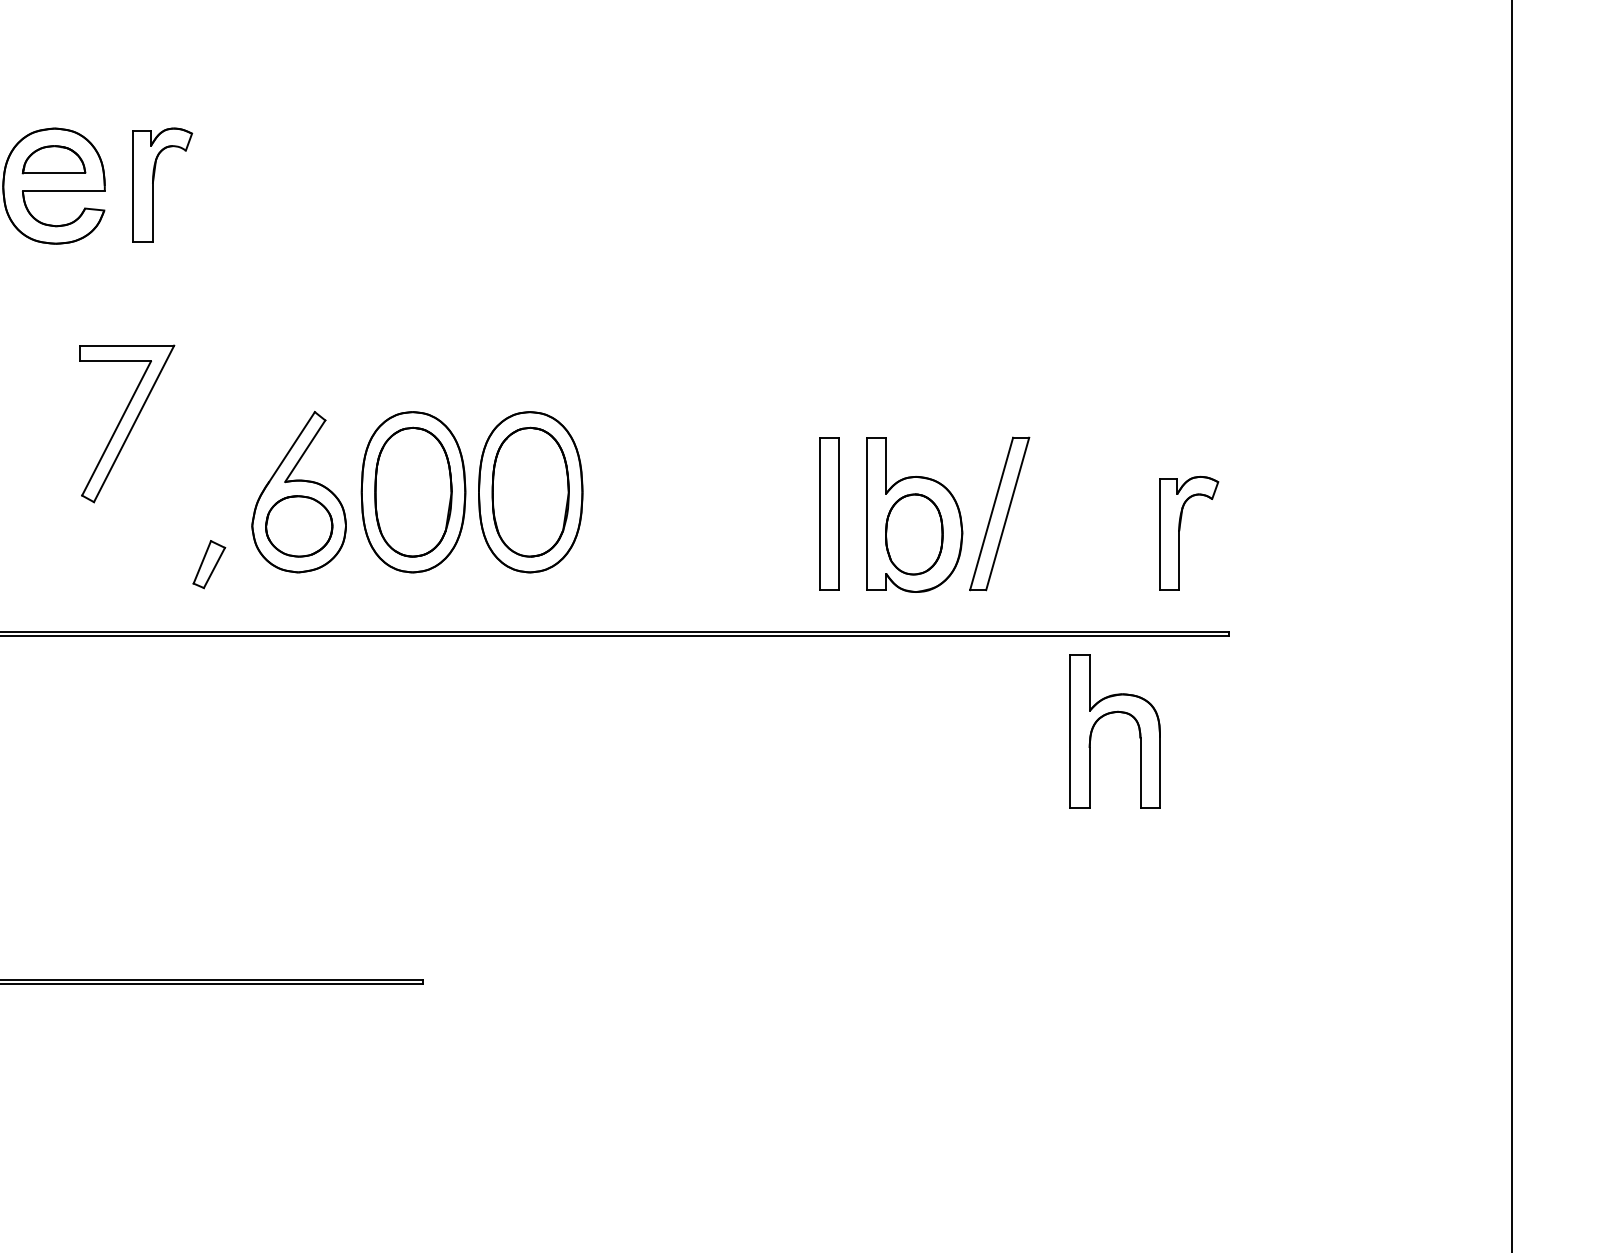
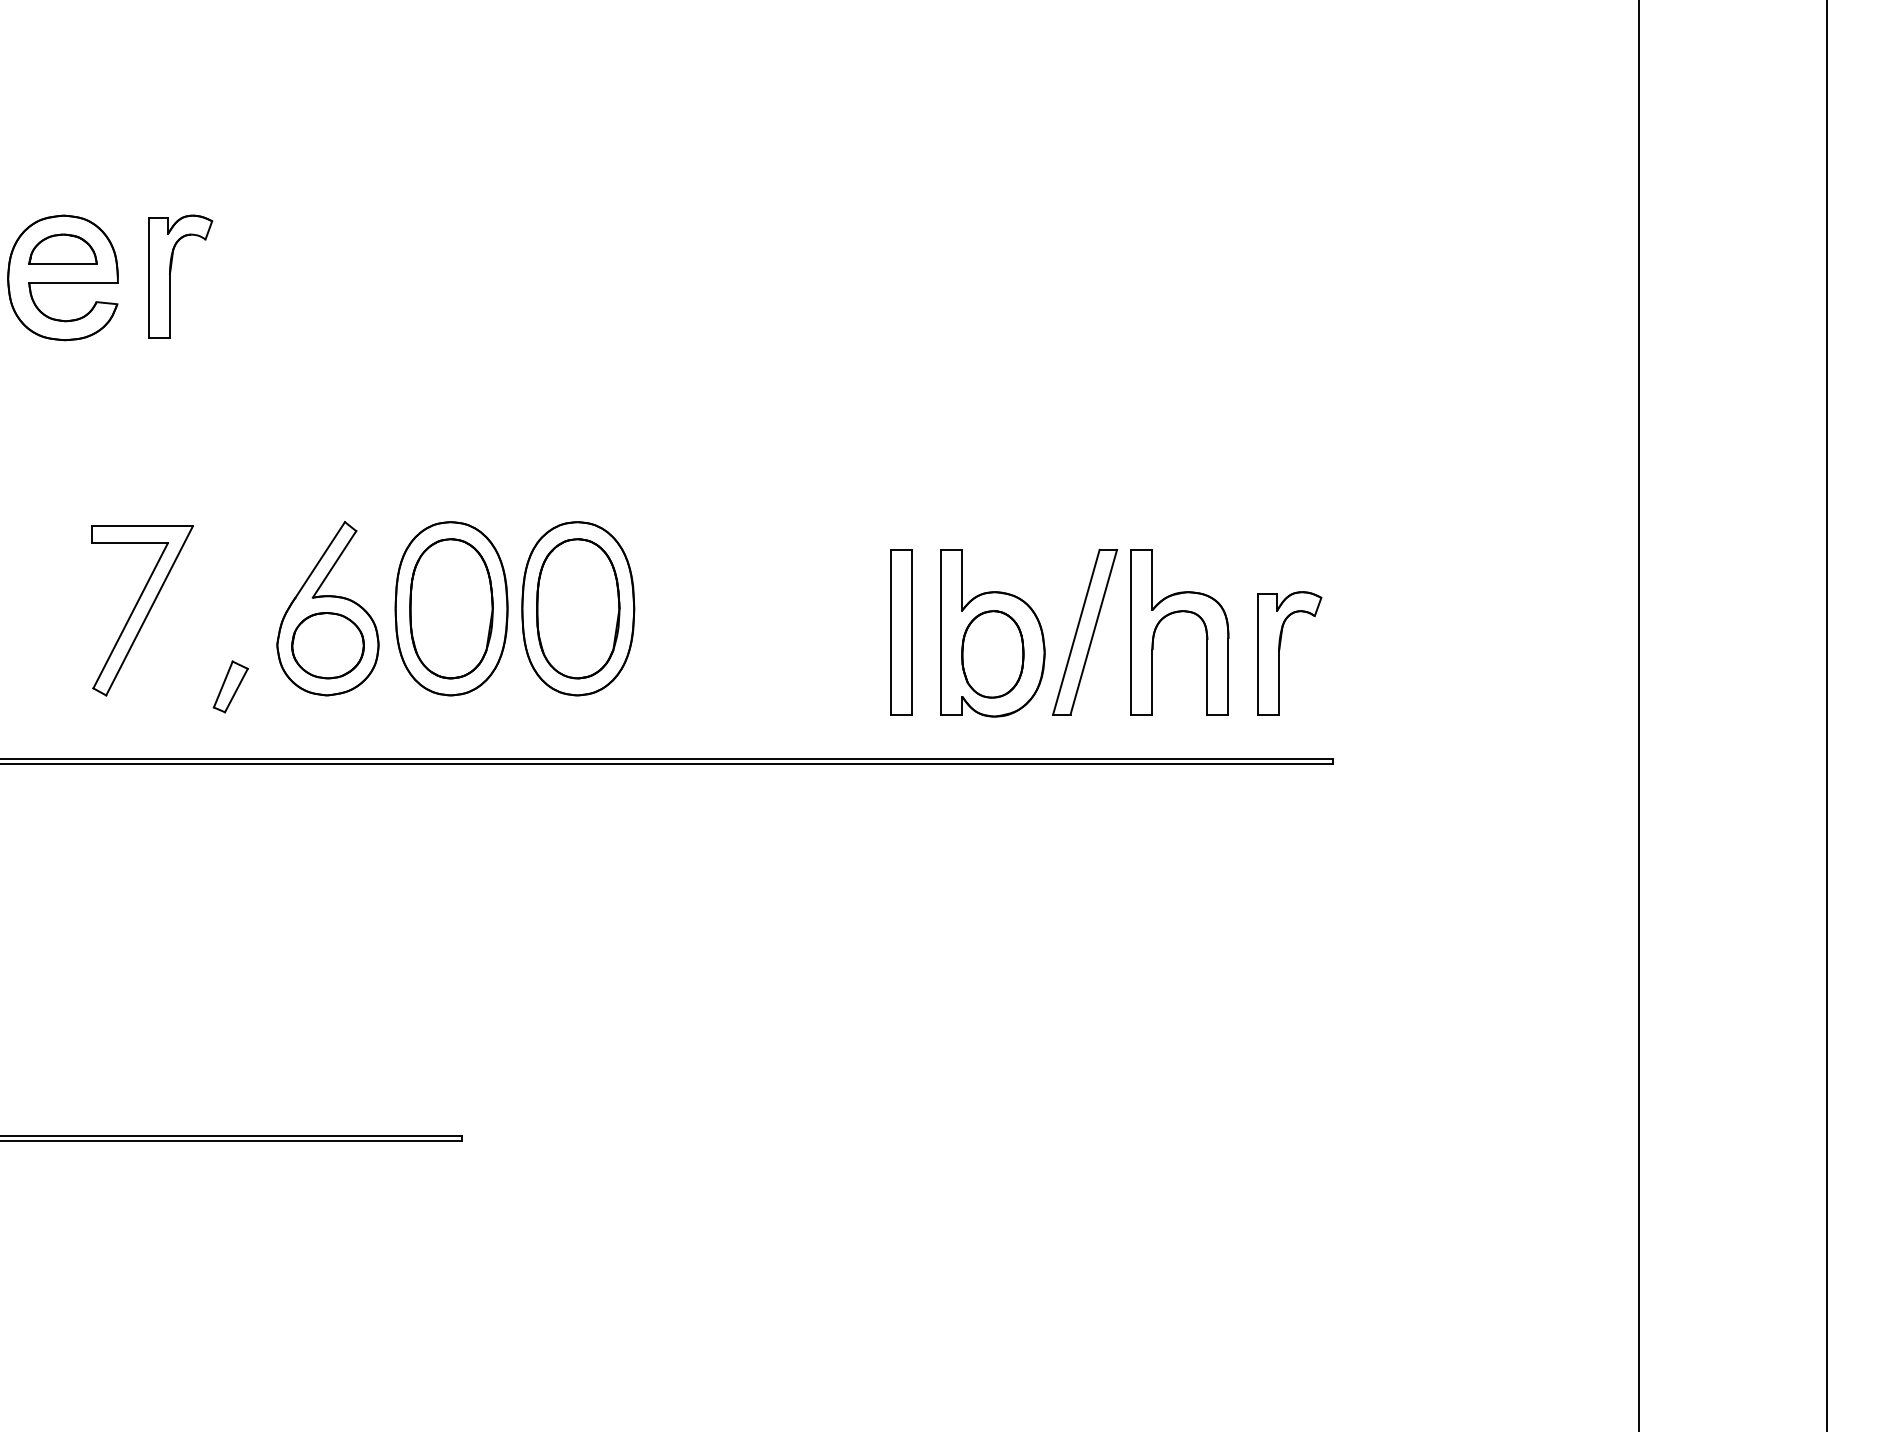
part: (127, 423) -> (142, 610), moved
part: (1108, 714) -> (1172, 614), moved

